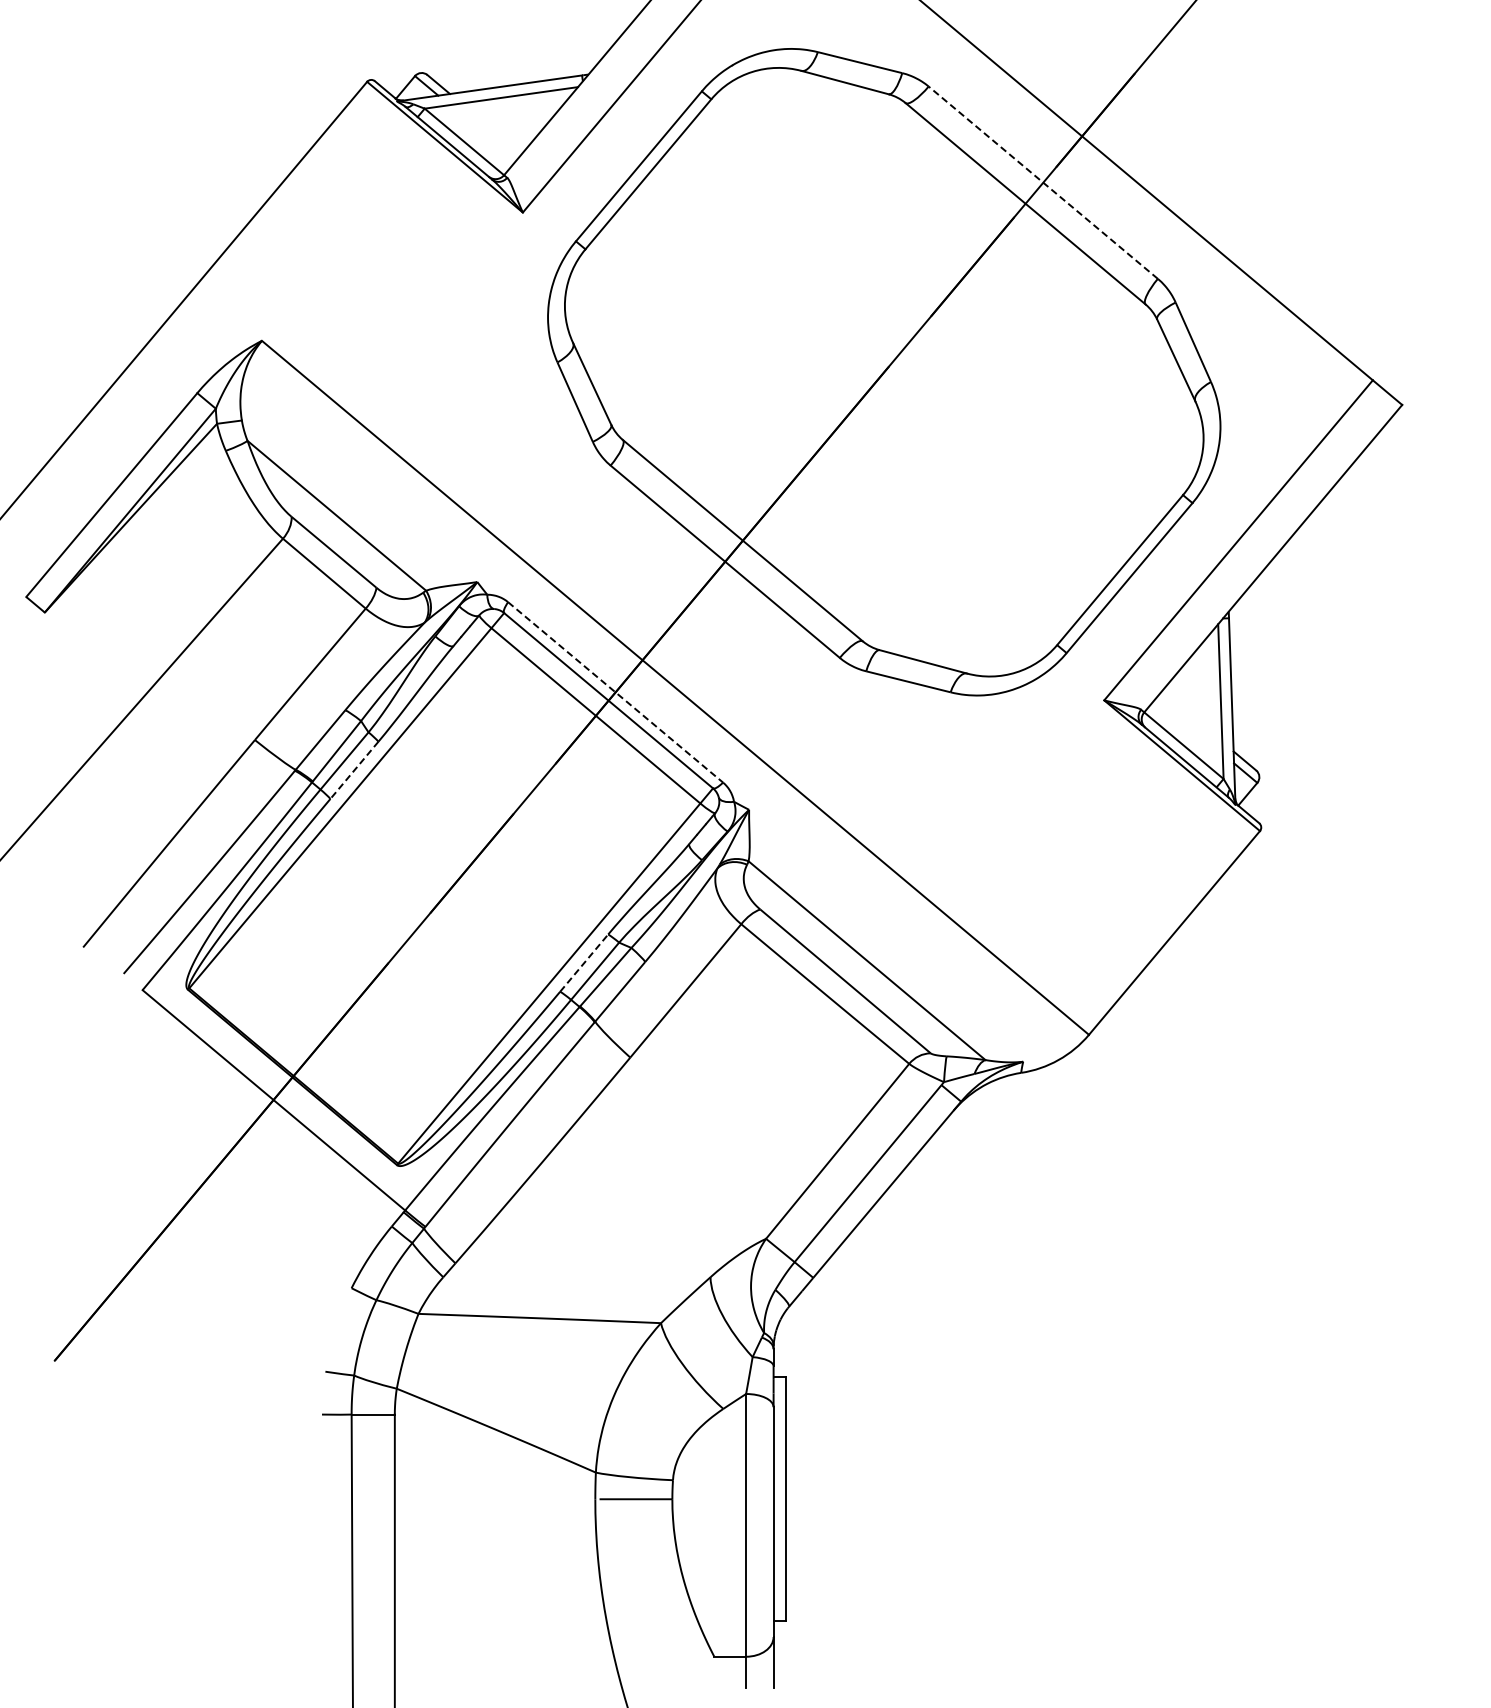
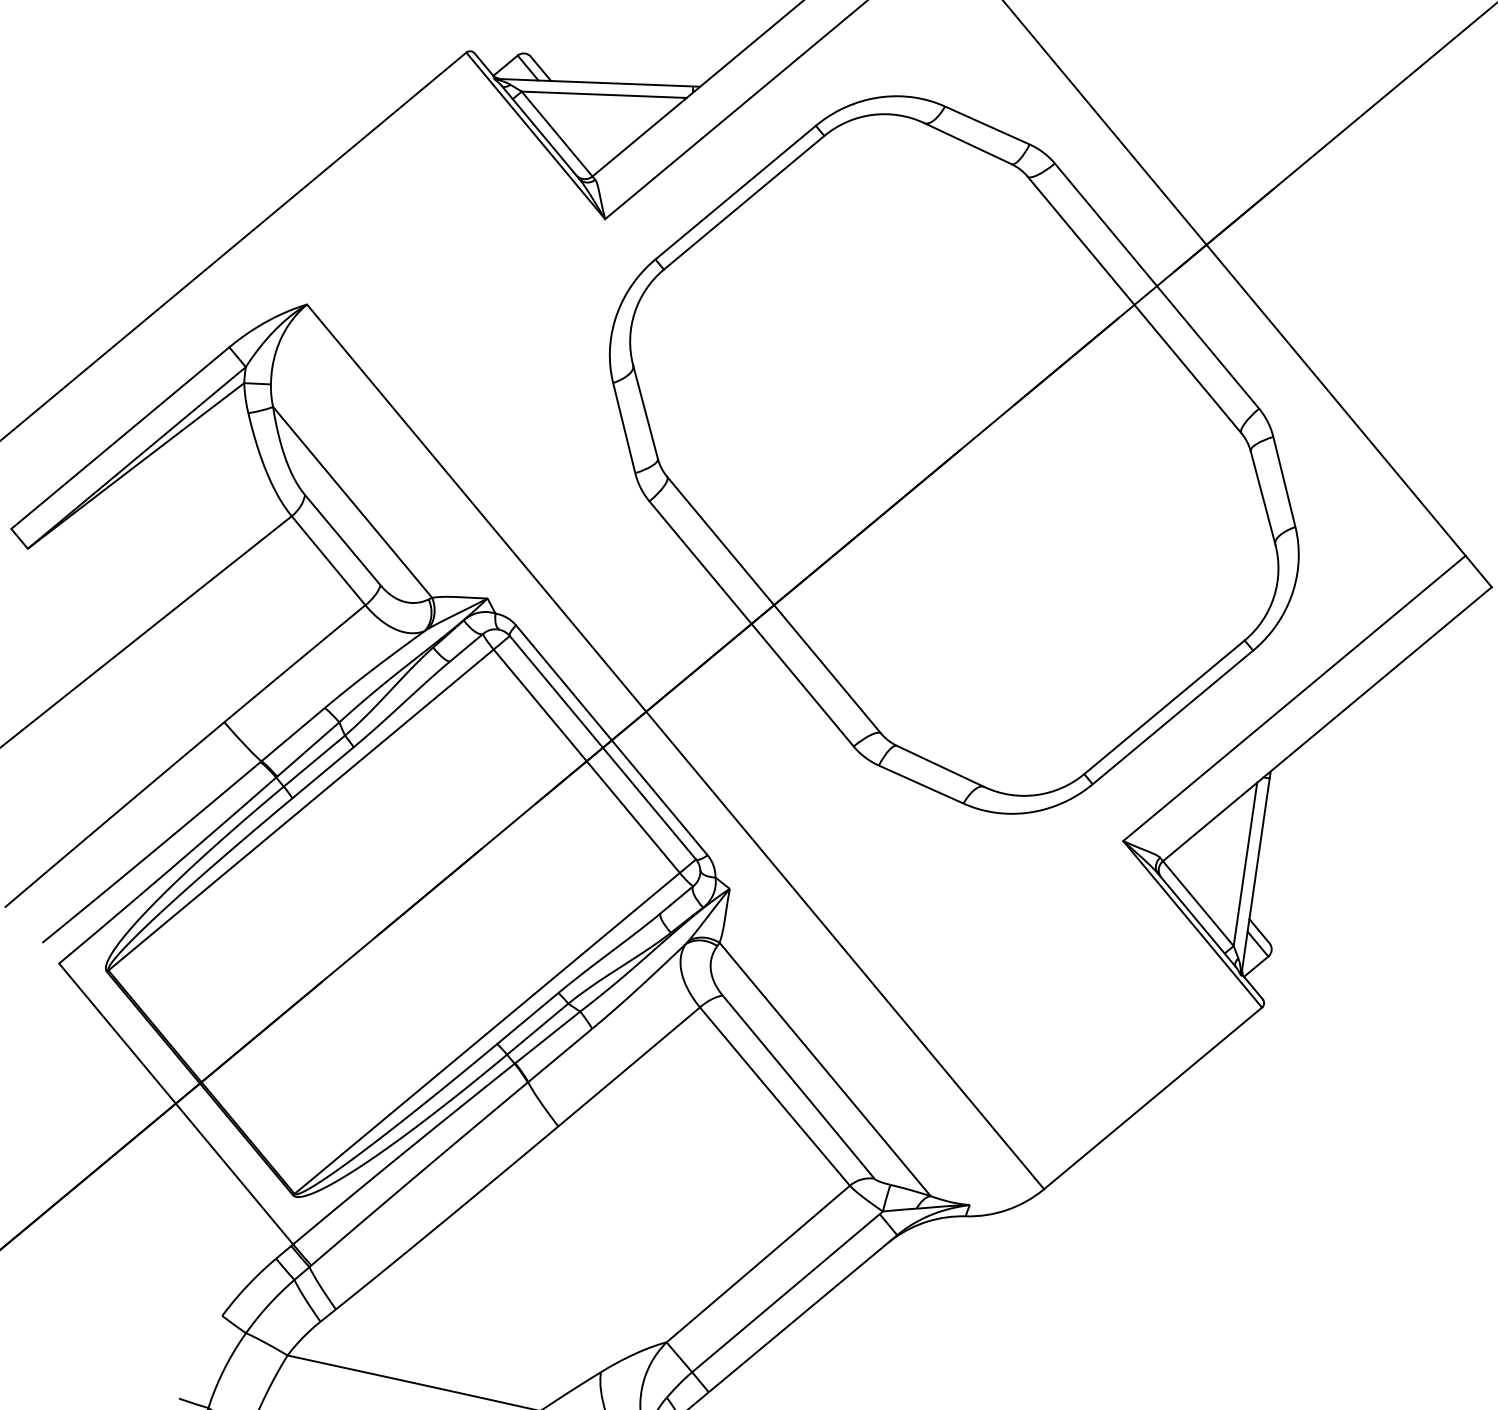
line: (1043, 182) -> (1157, 285), dashed -> solid
line: (615, 692) -> (611, 740), dashed -> solid
line: (354, 770) -> (323, 773), dashed -> solid
line: (584, 962) -> (528, 1018), dashed -> solid

